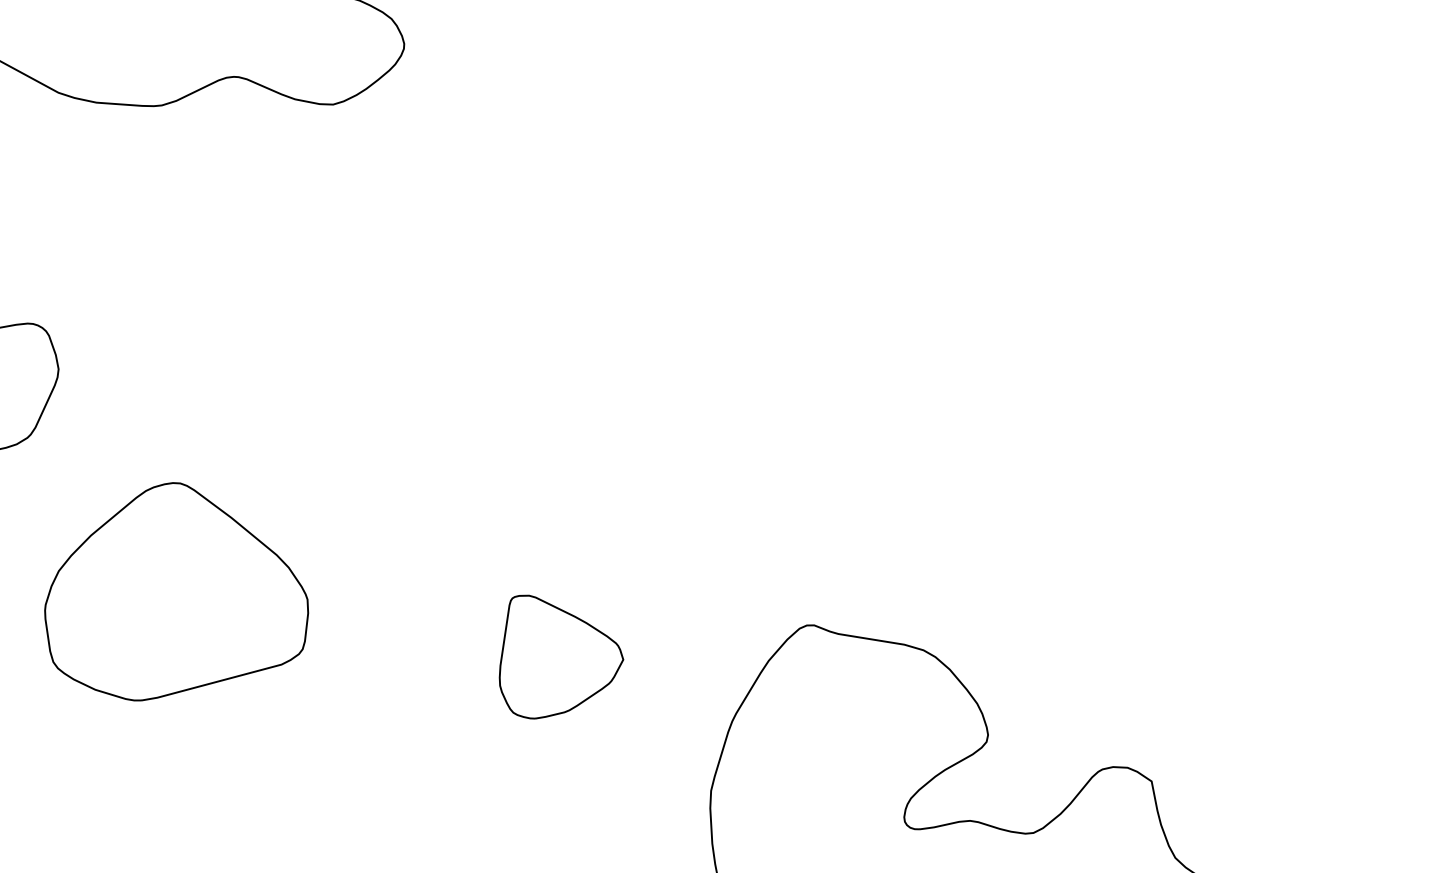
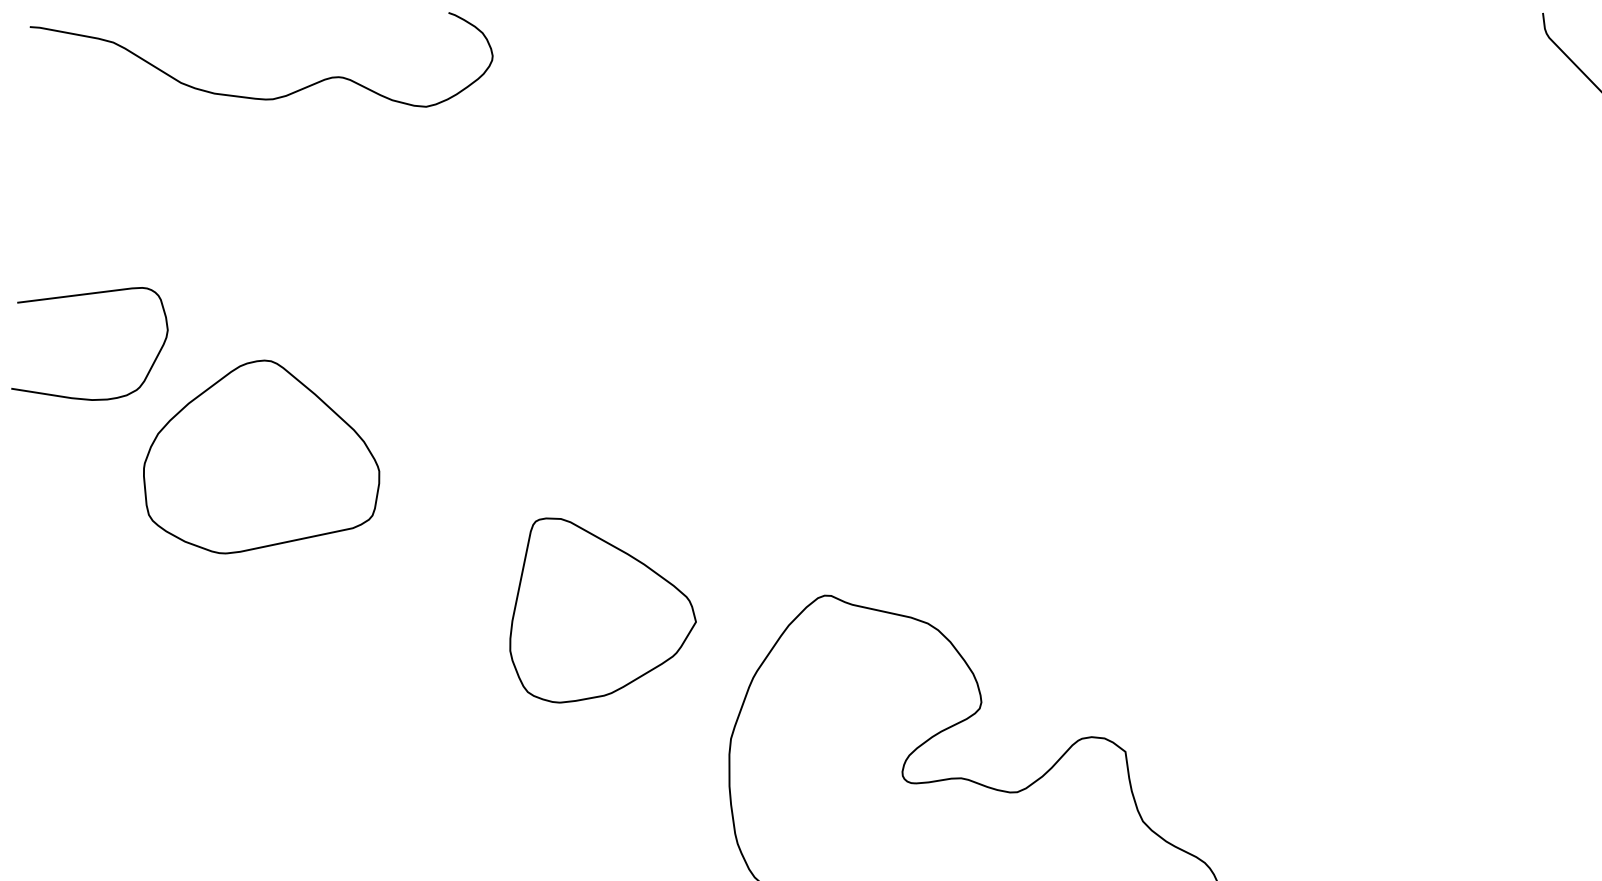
part: (175, 590) -> (261, 456), moved
part: (560, 655) -> (602, 610), size x1.67

